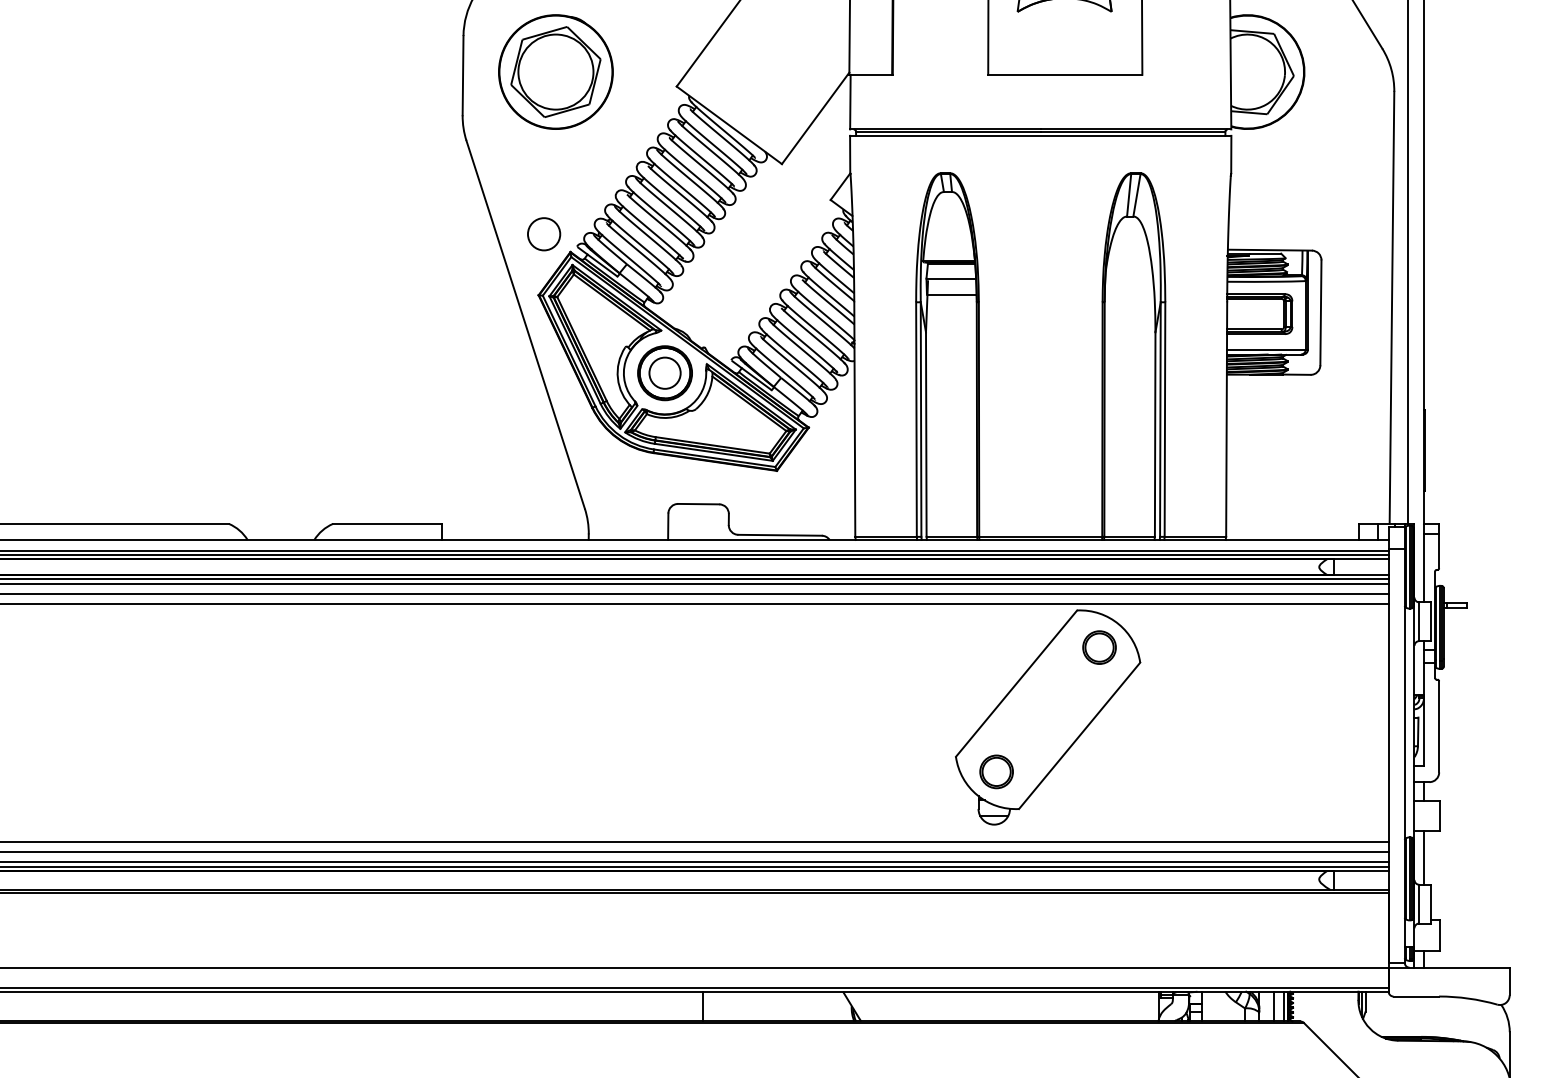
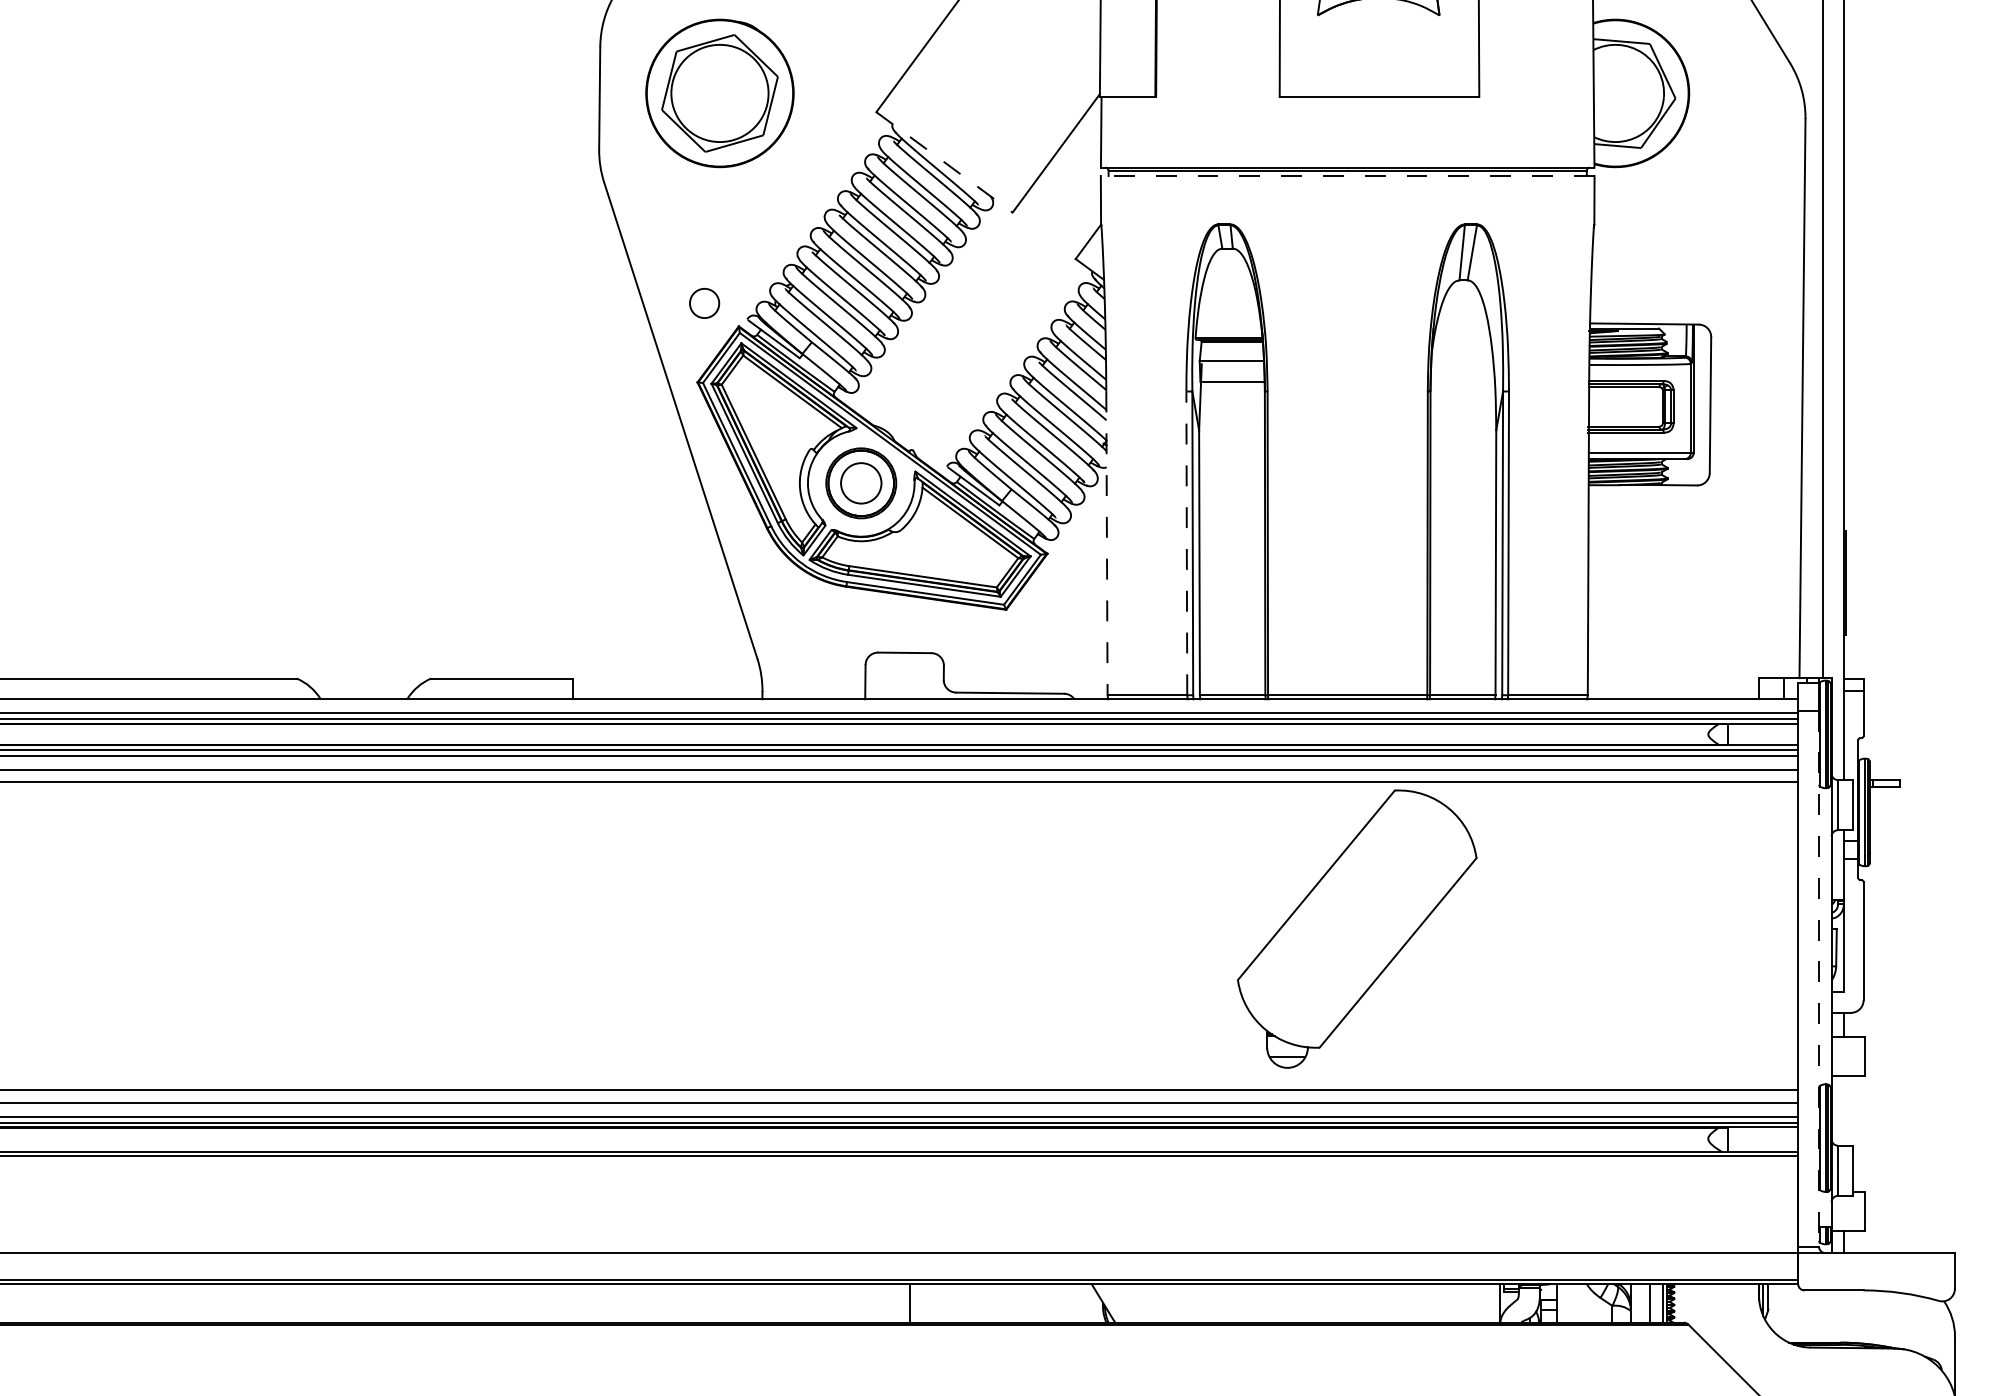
line: (729, 125) -> (944, 162), solid -> dashed
line: (1040, 135) -> (1347, 175), solid -> dashed
circle: (543, 234) -> (704, 303), size x0.7
line: (854, 419) -> (1106, 543), solid -> dashed
line: (916, 419) -> (1186, 543), solid -> dashed
part: (1099, 647) -> (1423, 838), removed
line: (1405, 756) -> (1819, 979), solid -> dashed
part: (996, 771) -> (1290, 999), removed
line: (1423, 857) -> (1843, 1110), removed

